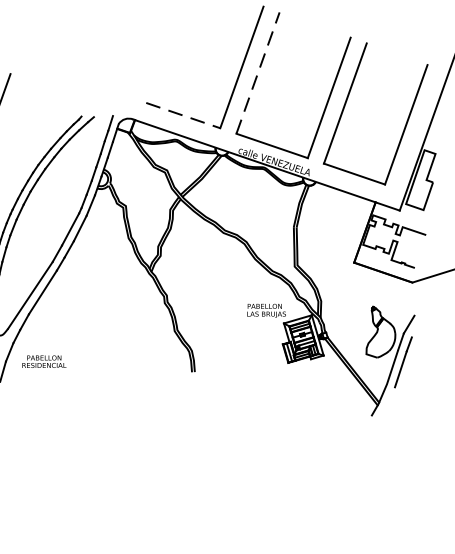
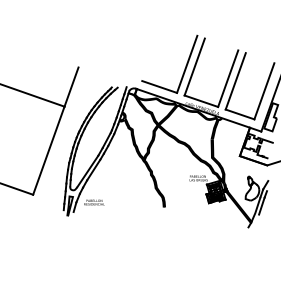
line: (257, 71) -> (194, 66), dashed -> solid
line: (185, 116) -> (160, 87), dashed -> solid

